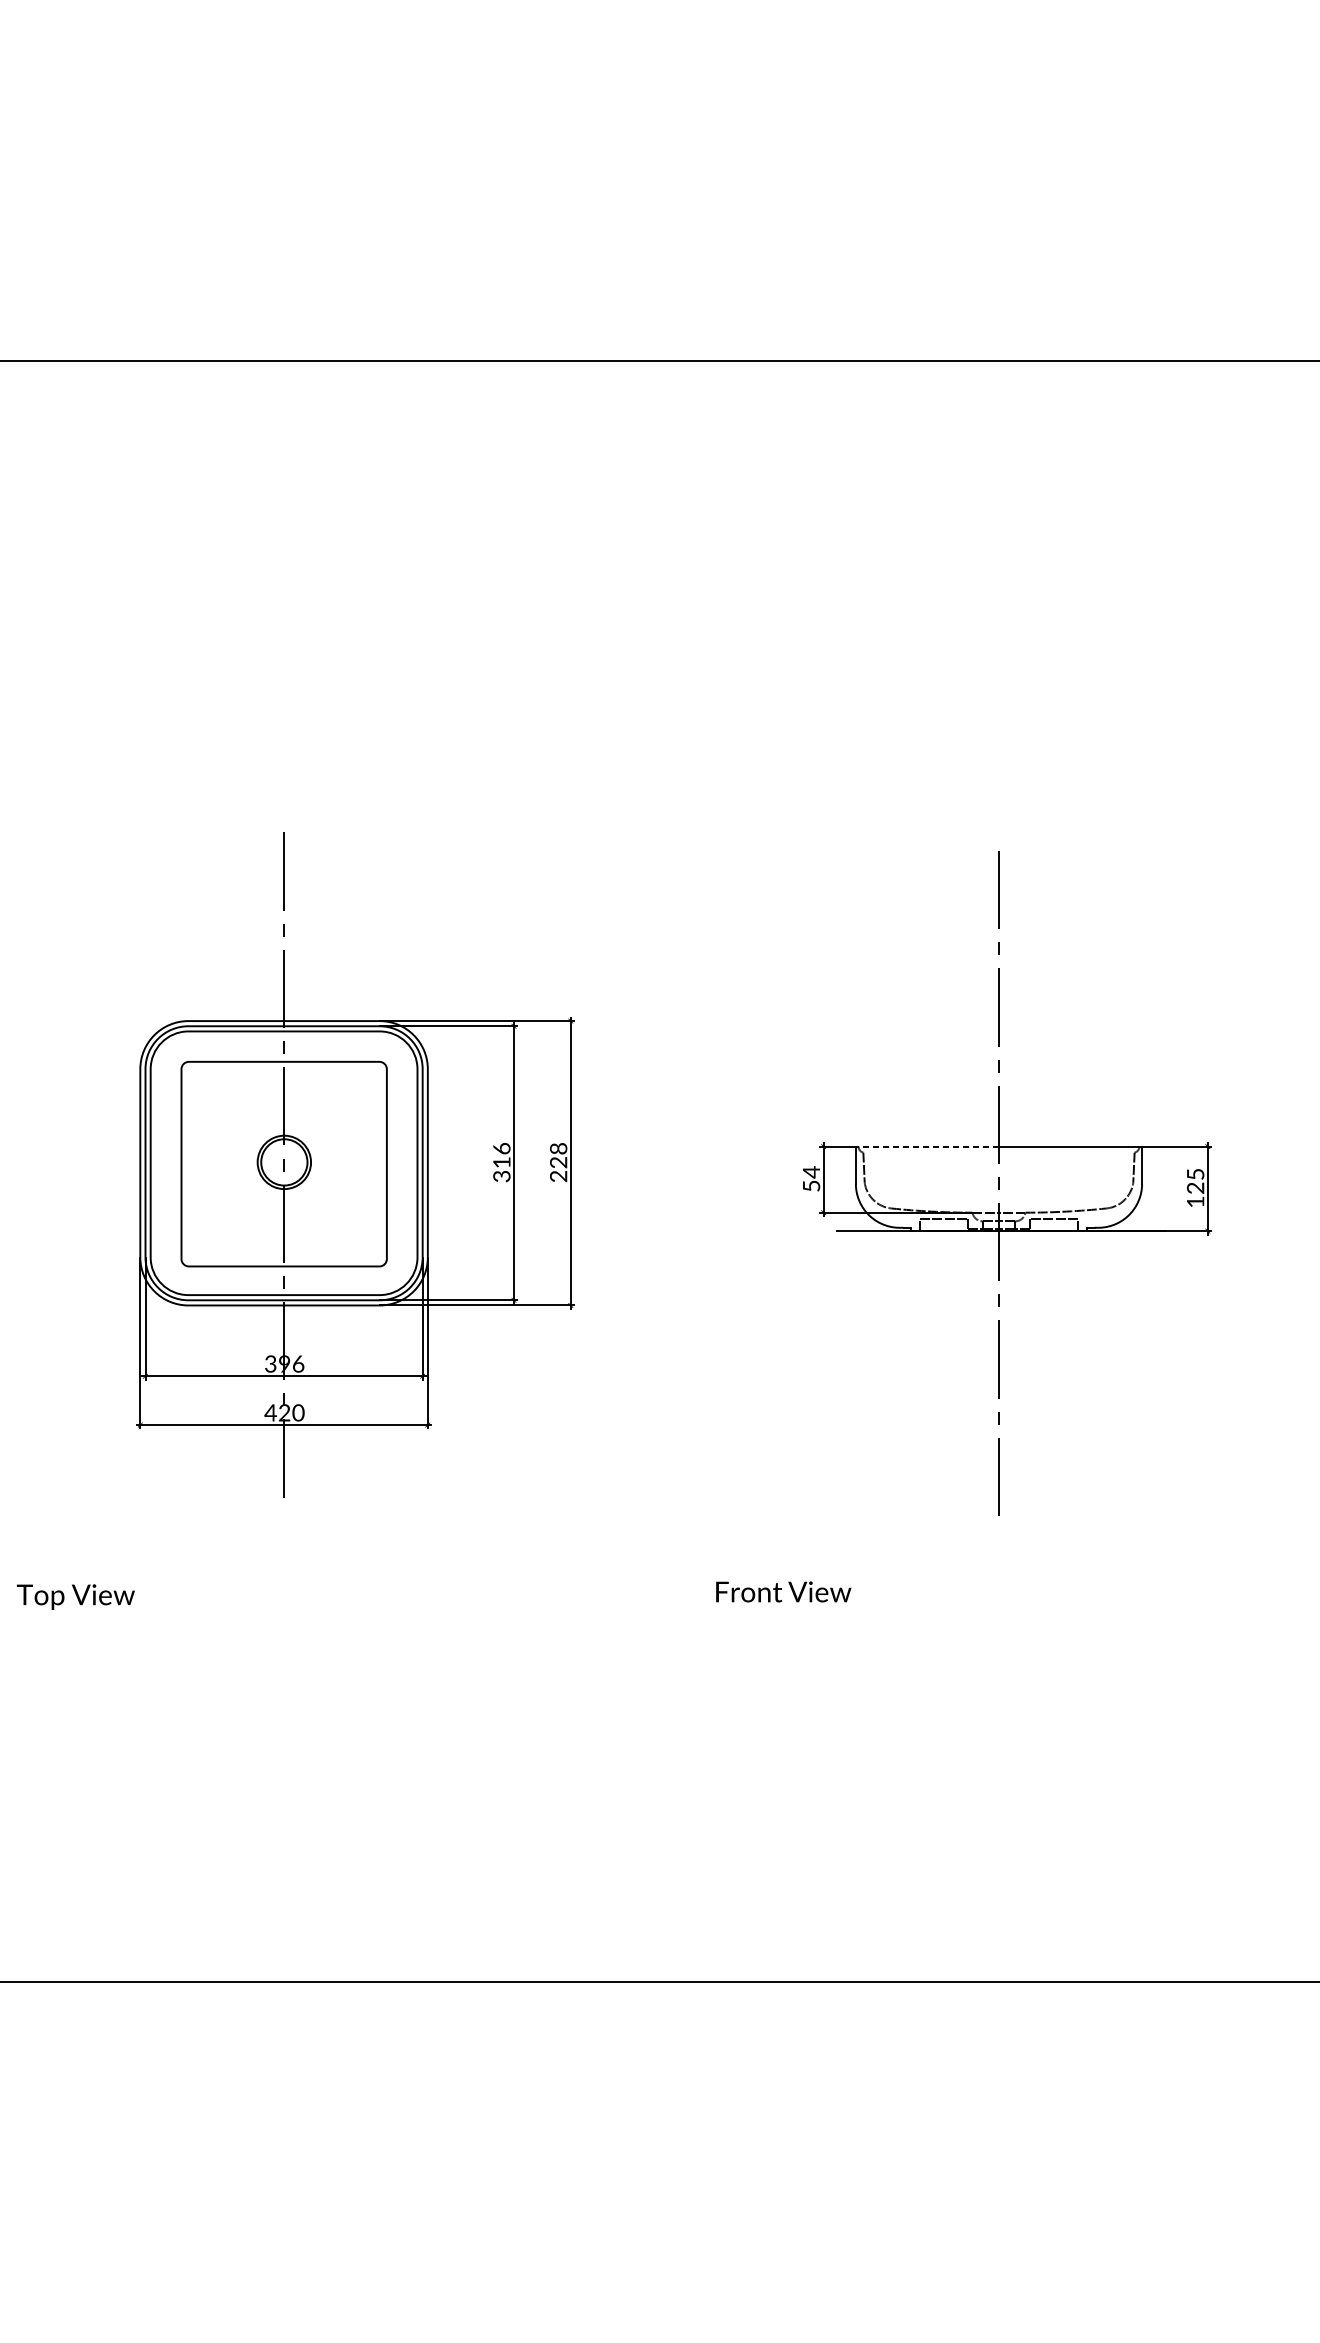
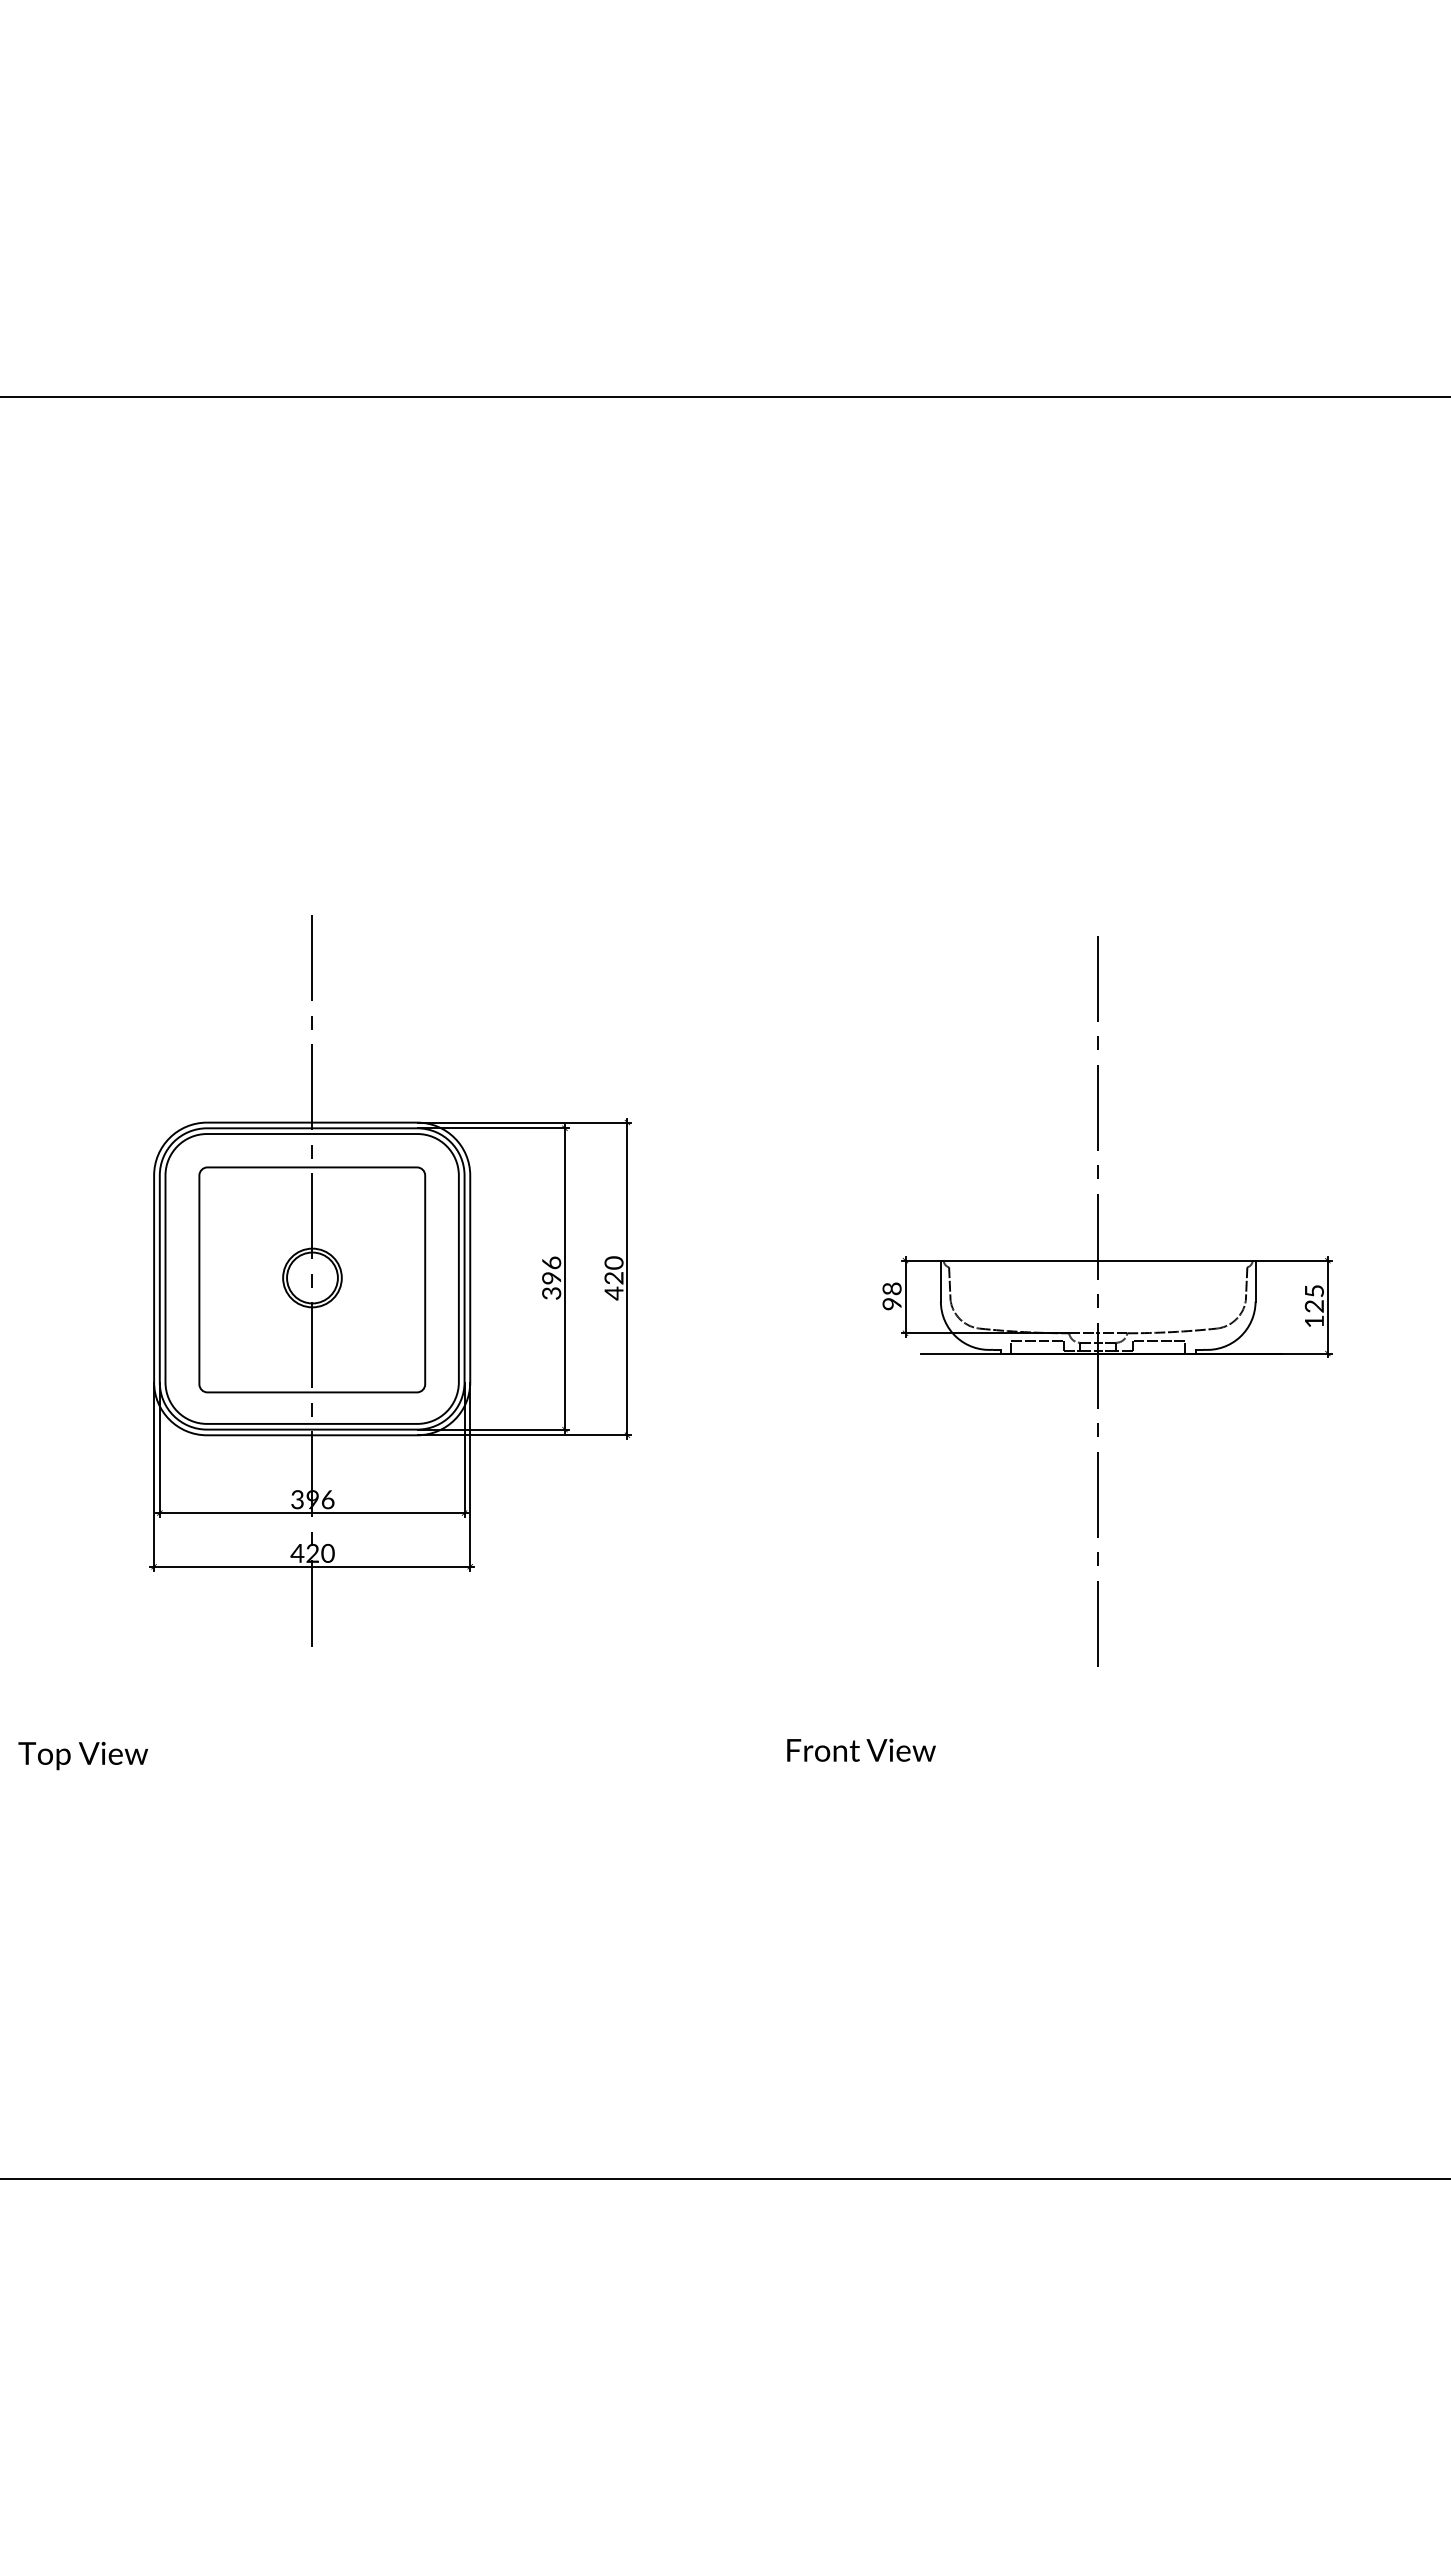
line: (927, 1146) -> (1019, 1260), dashed -> solid
text: (501, 1162) -> (551, 1278), 316 -> 396
text: (558, 1162) -> (613, 1278), 228 -> 420
text: (810, 1179) -> (891, 1296), 54 -> 98

